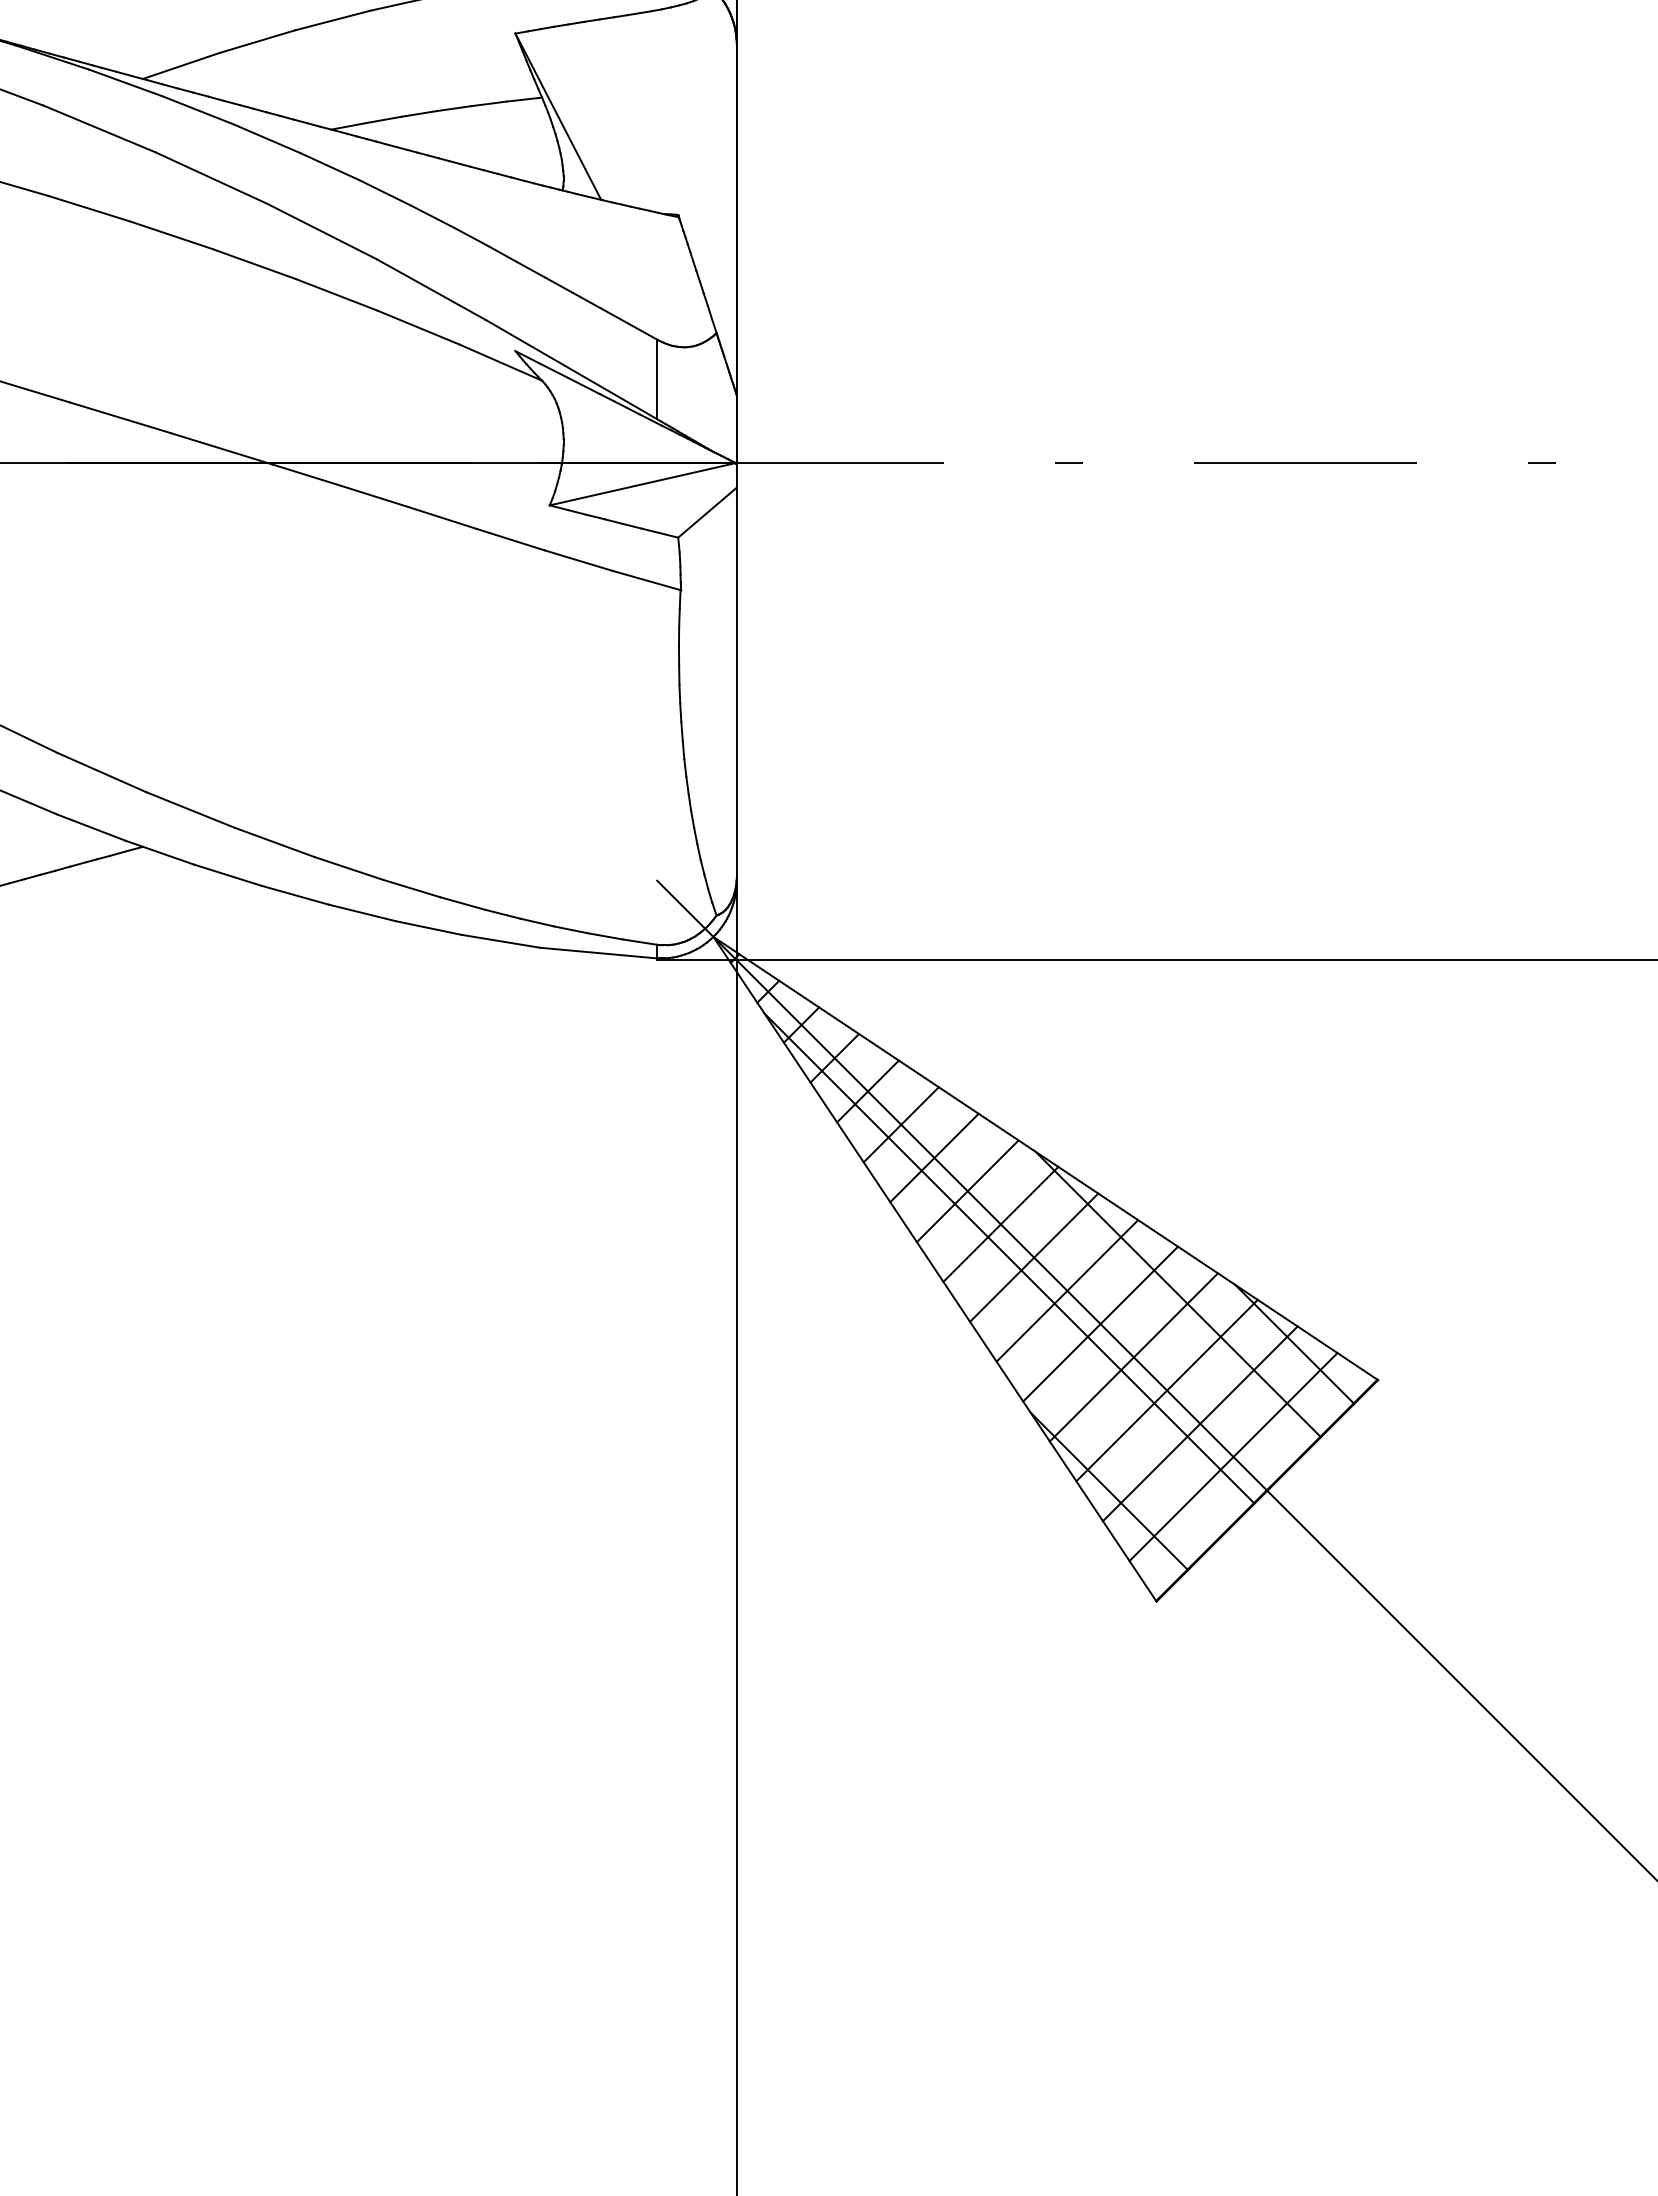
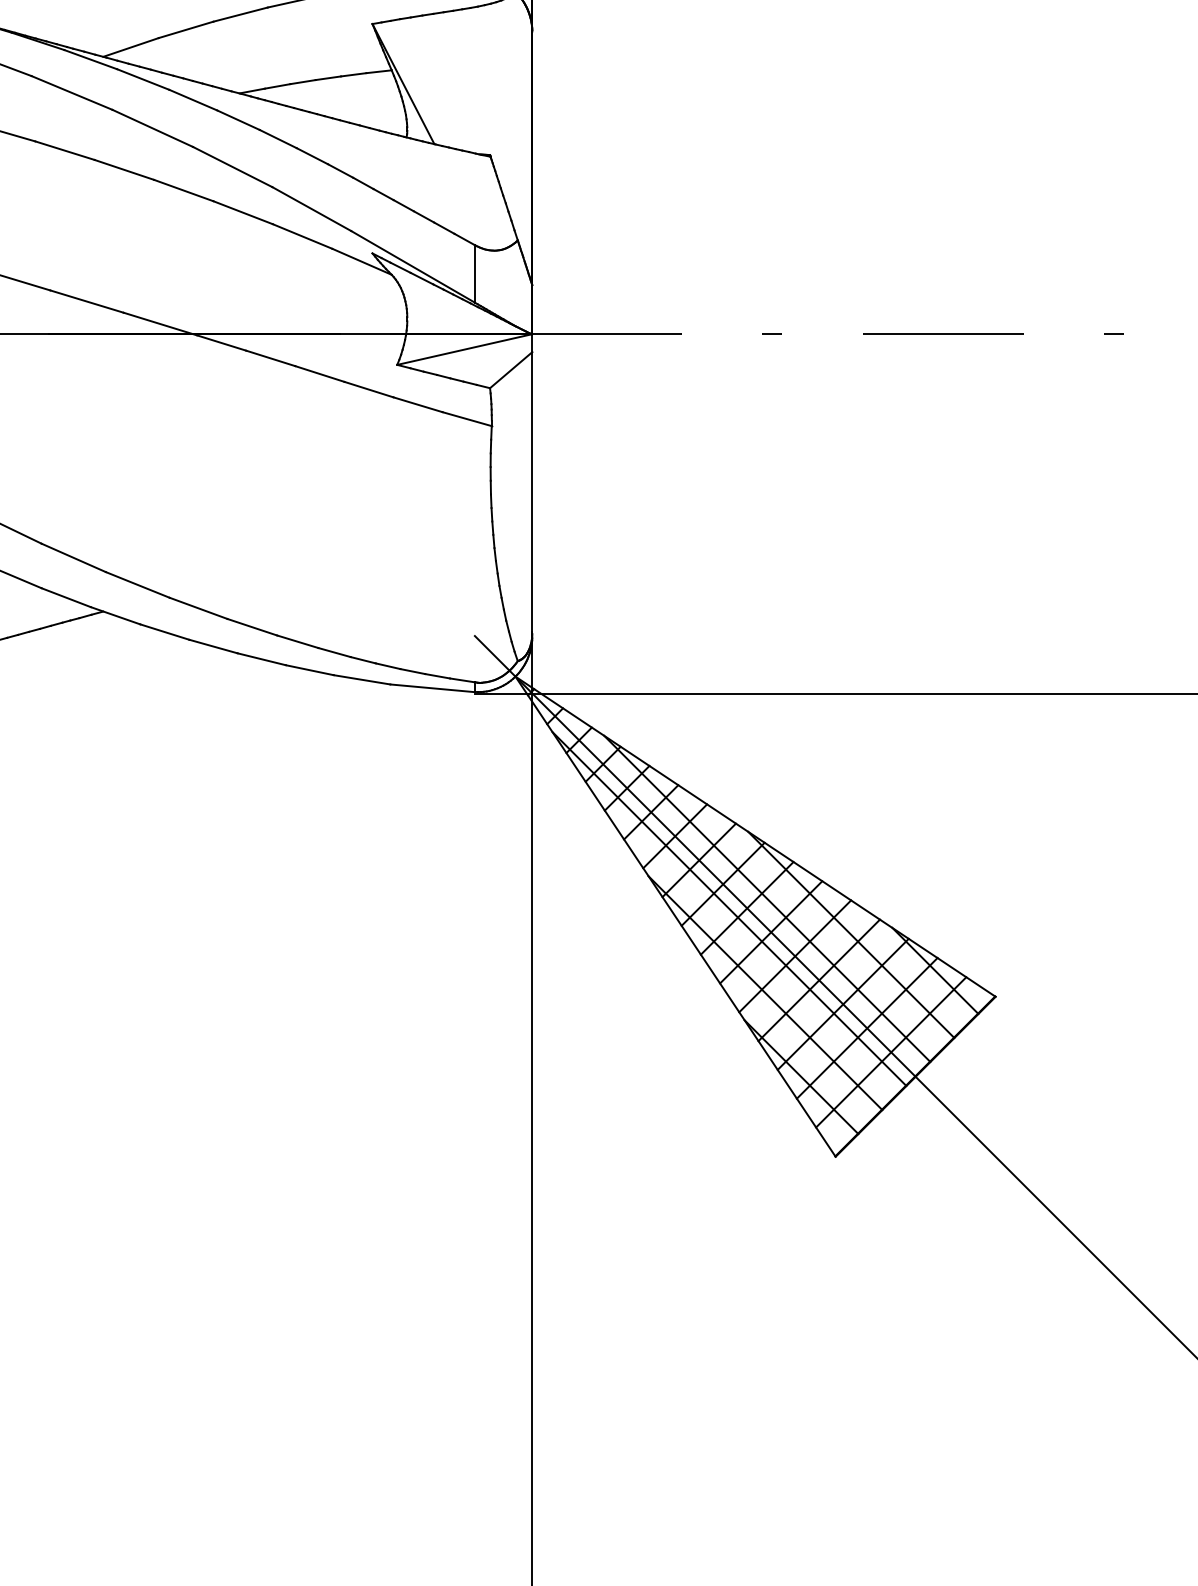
line: (1061, 1244) -> (766, 898), added
line: (1059, 1374) -> (765, 992), added

